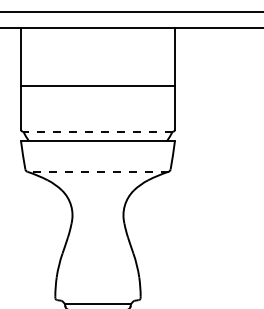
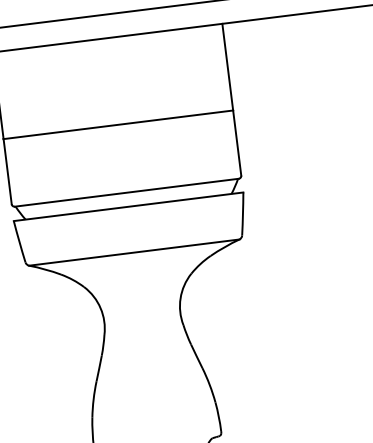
line: (97, 131) -> (126, 192), dashed -> solid
line: (97, 171) -> (133, 252), dashed -> solid

